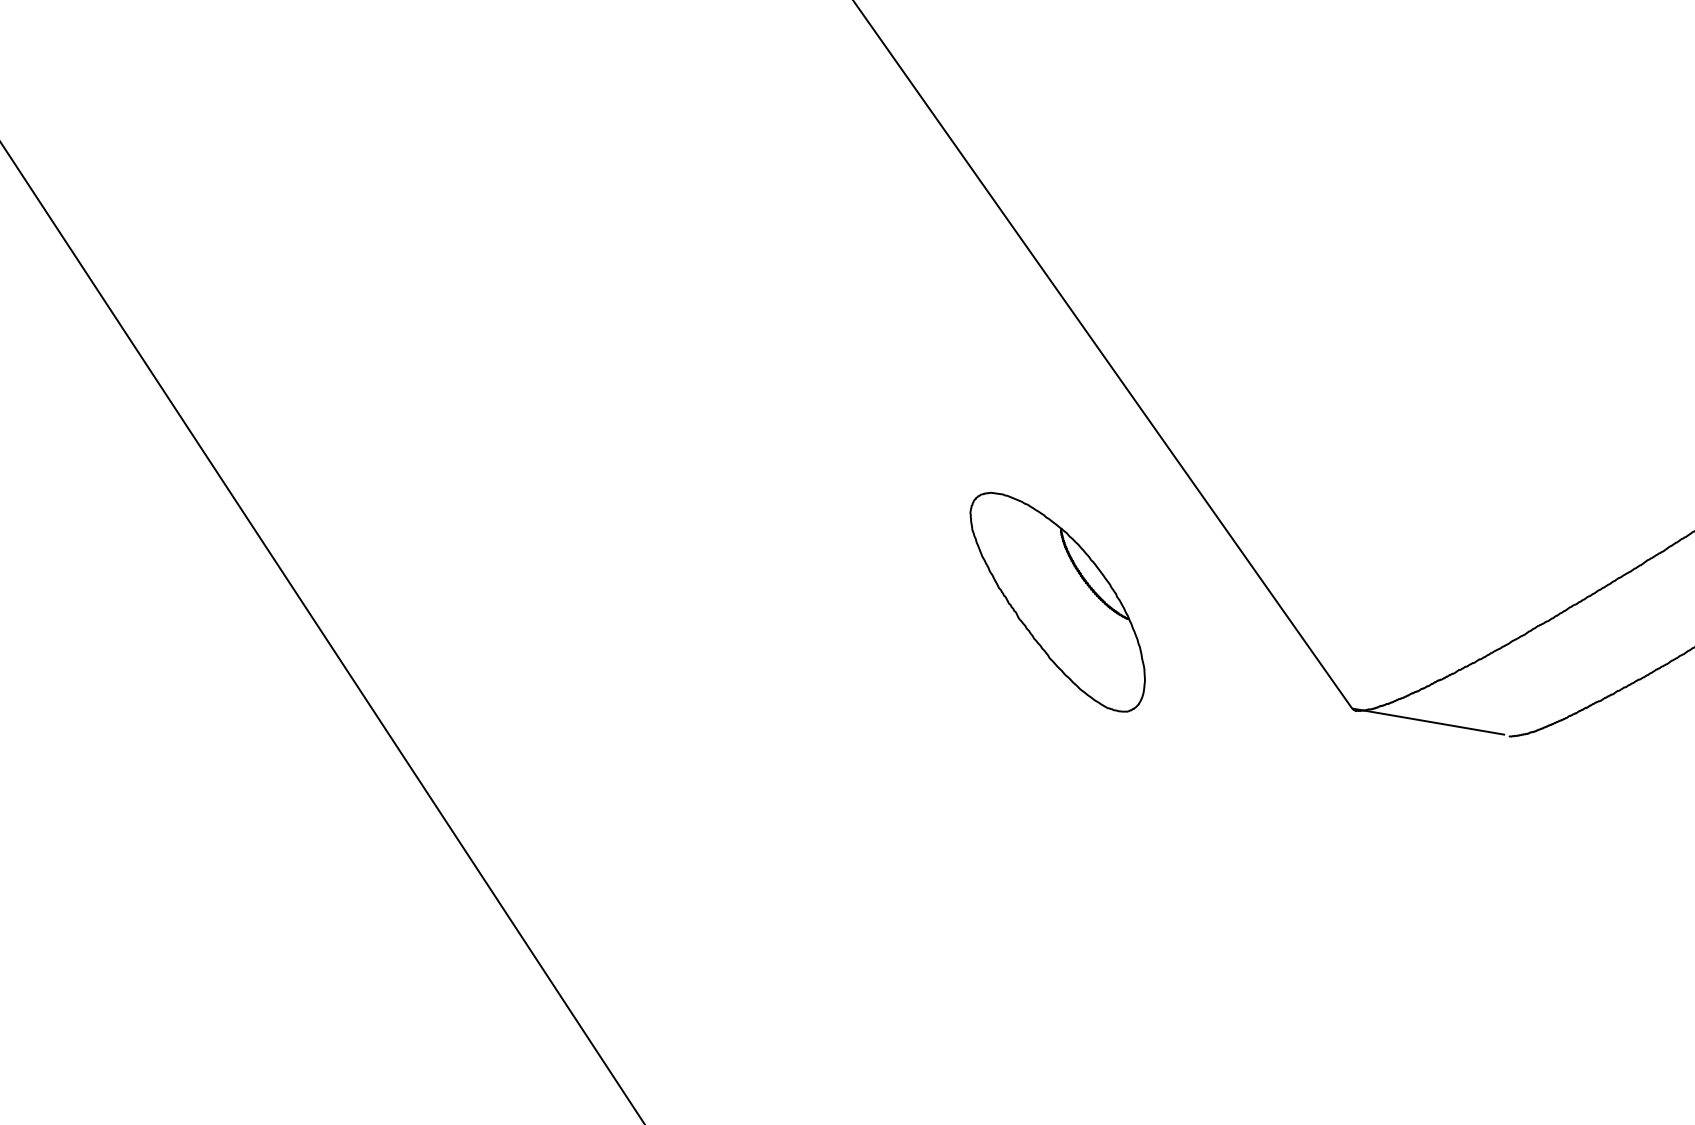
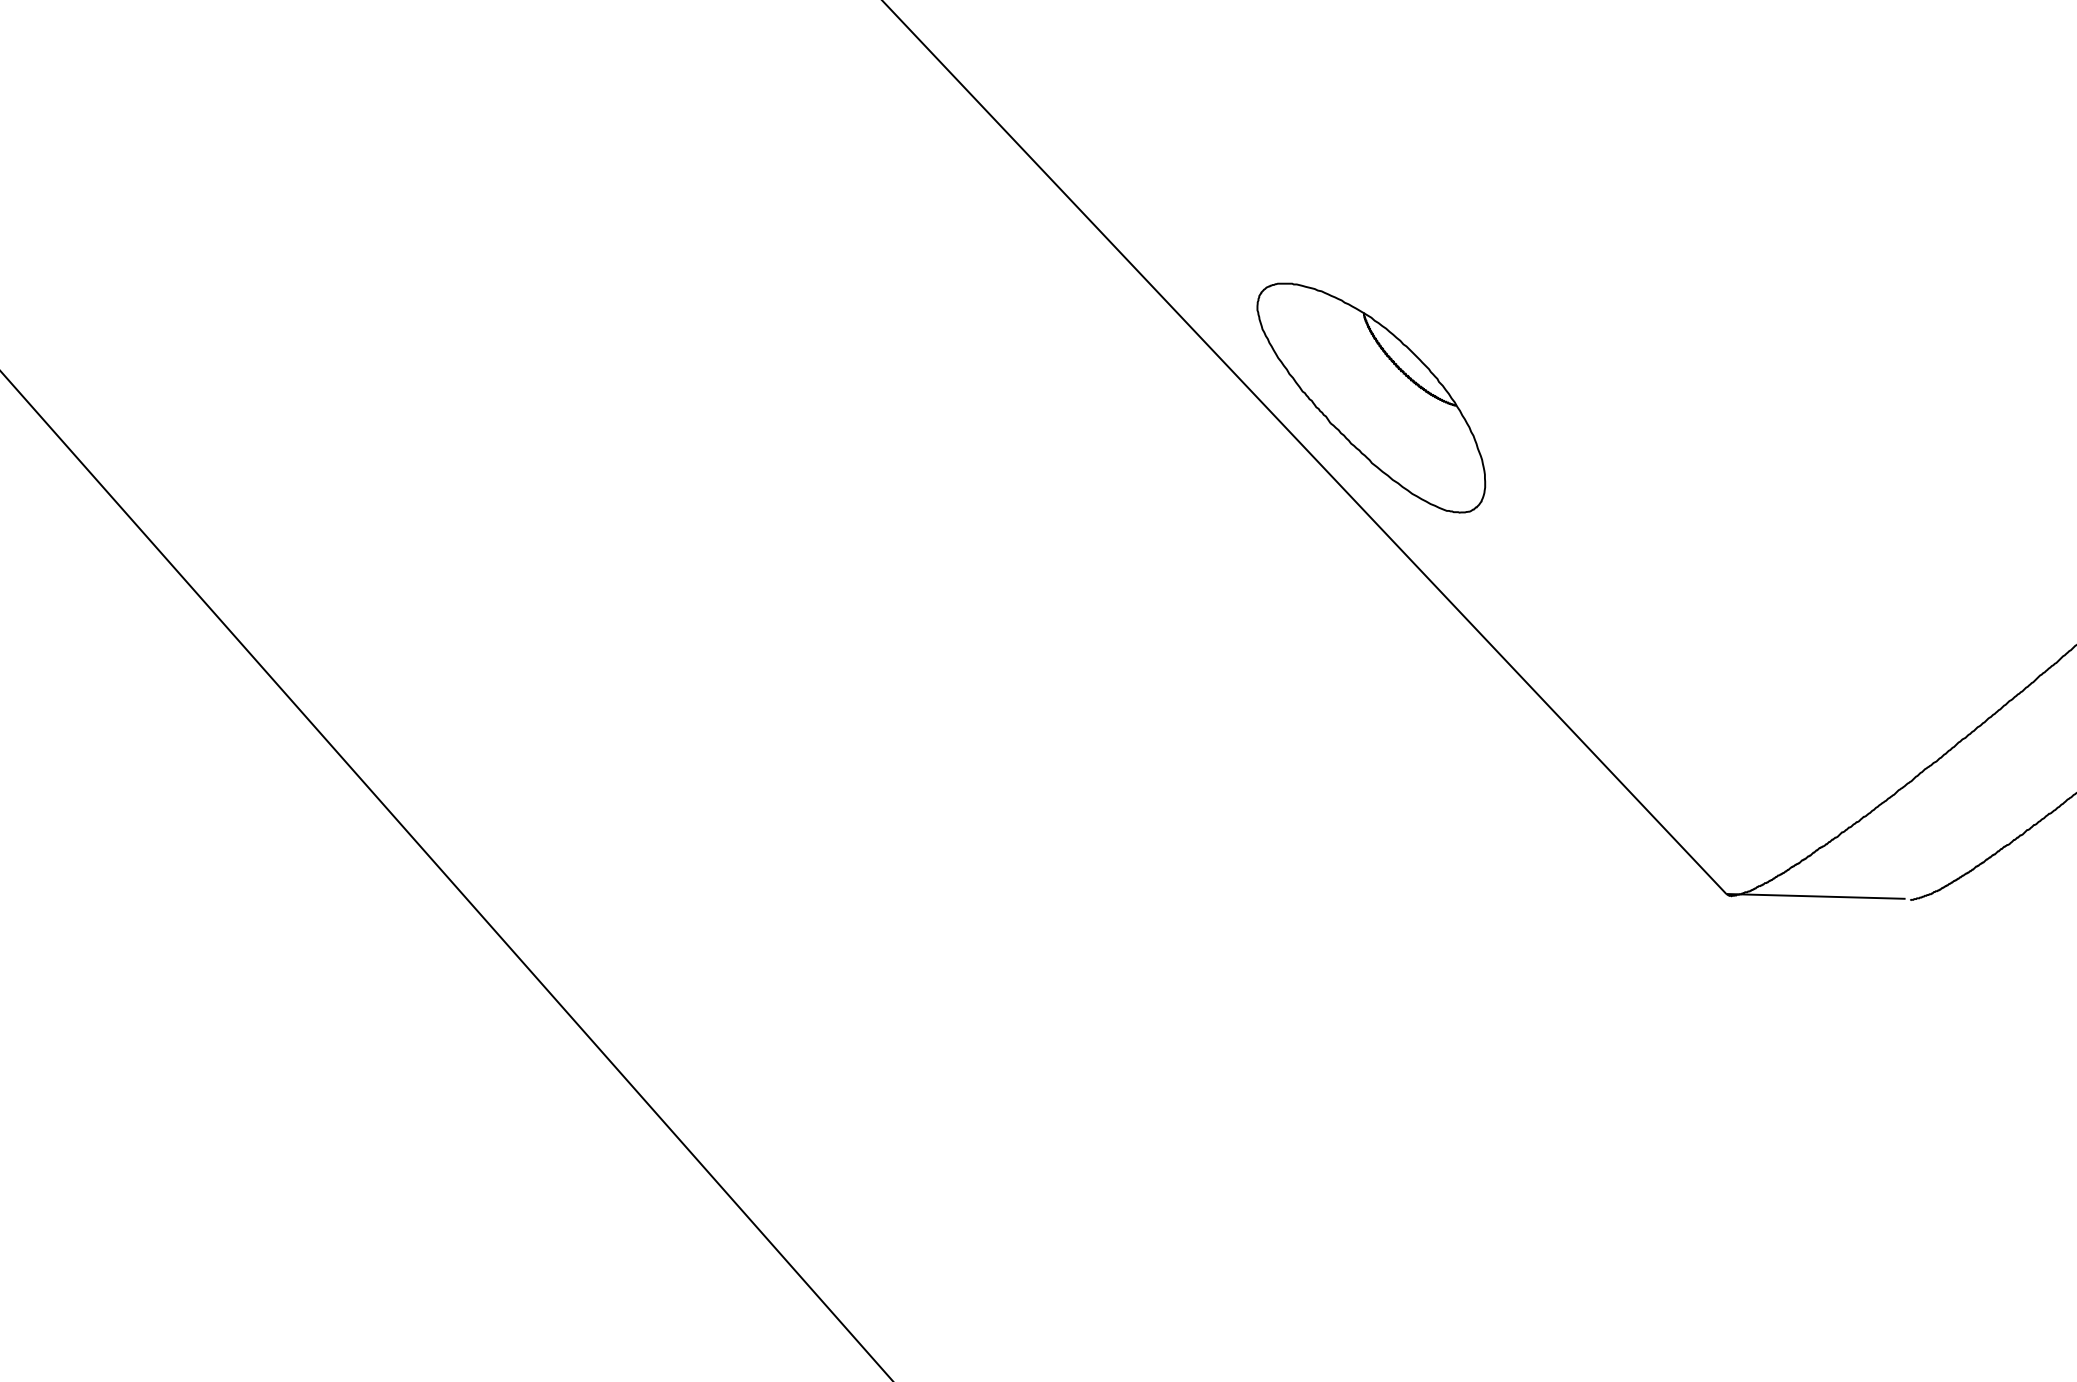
part: (1057, 601) -> (1371, 397), moved

